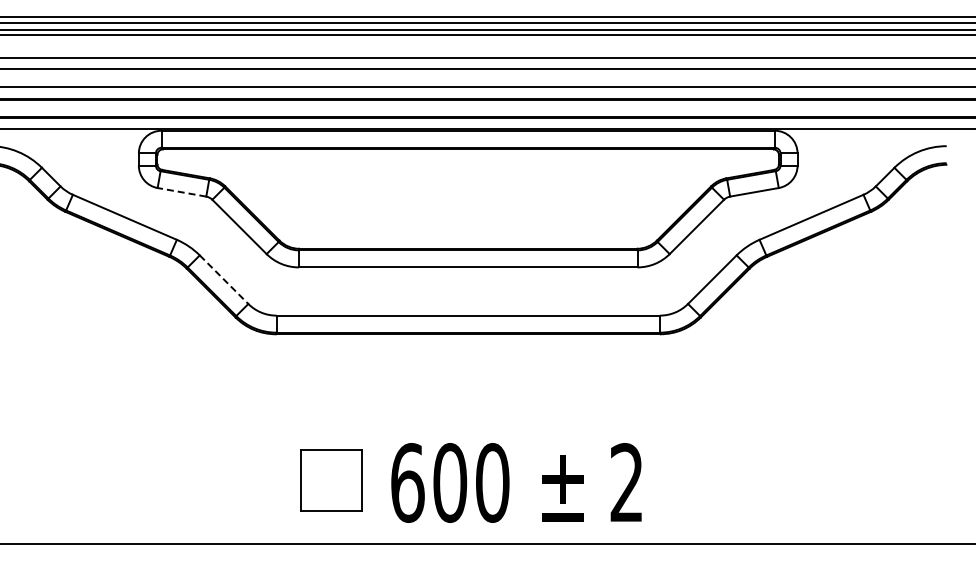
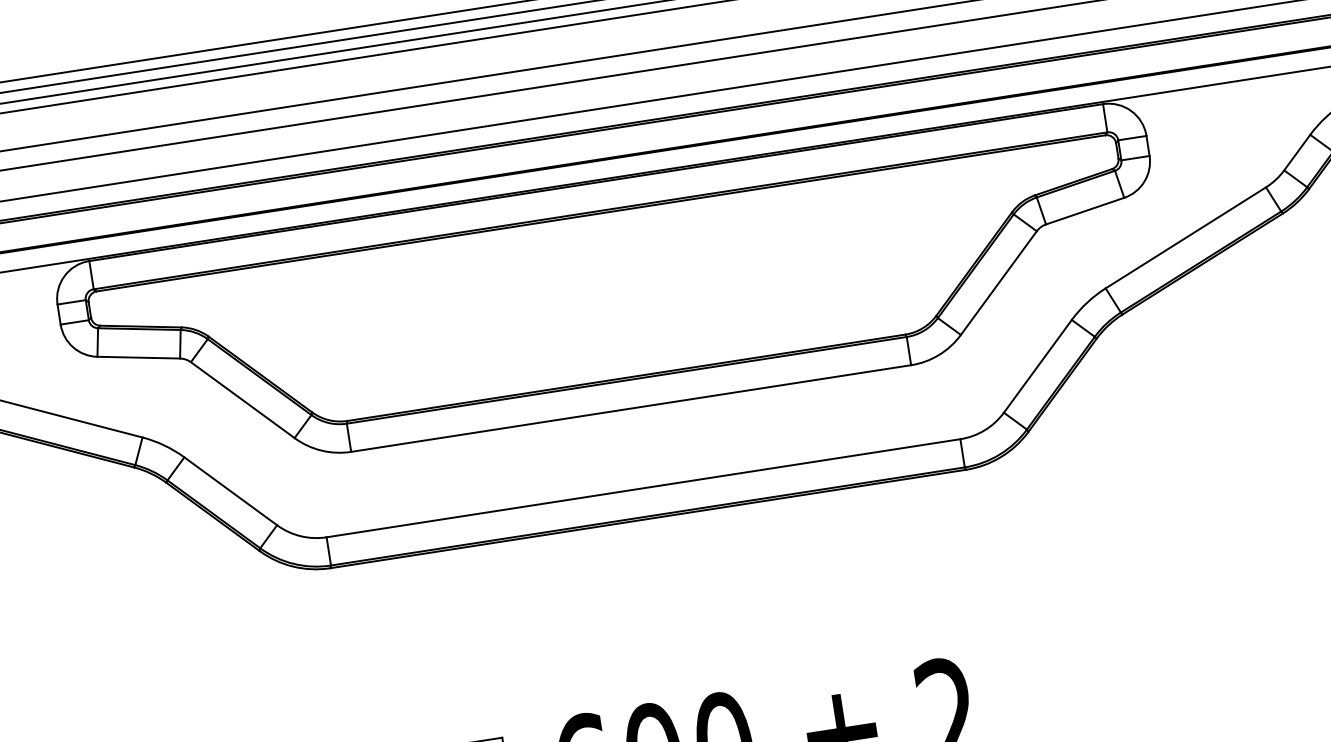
line: (181, 192) -> (138, 358), dashed -> solid
line: (224, 280) -> (231, 492), dashed -> solid

